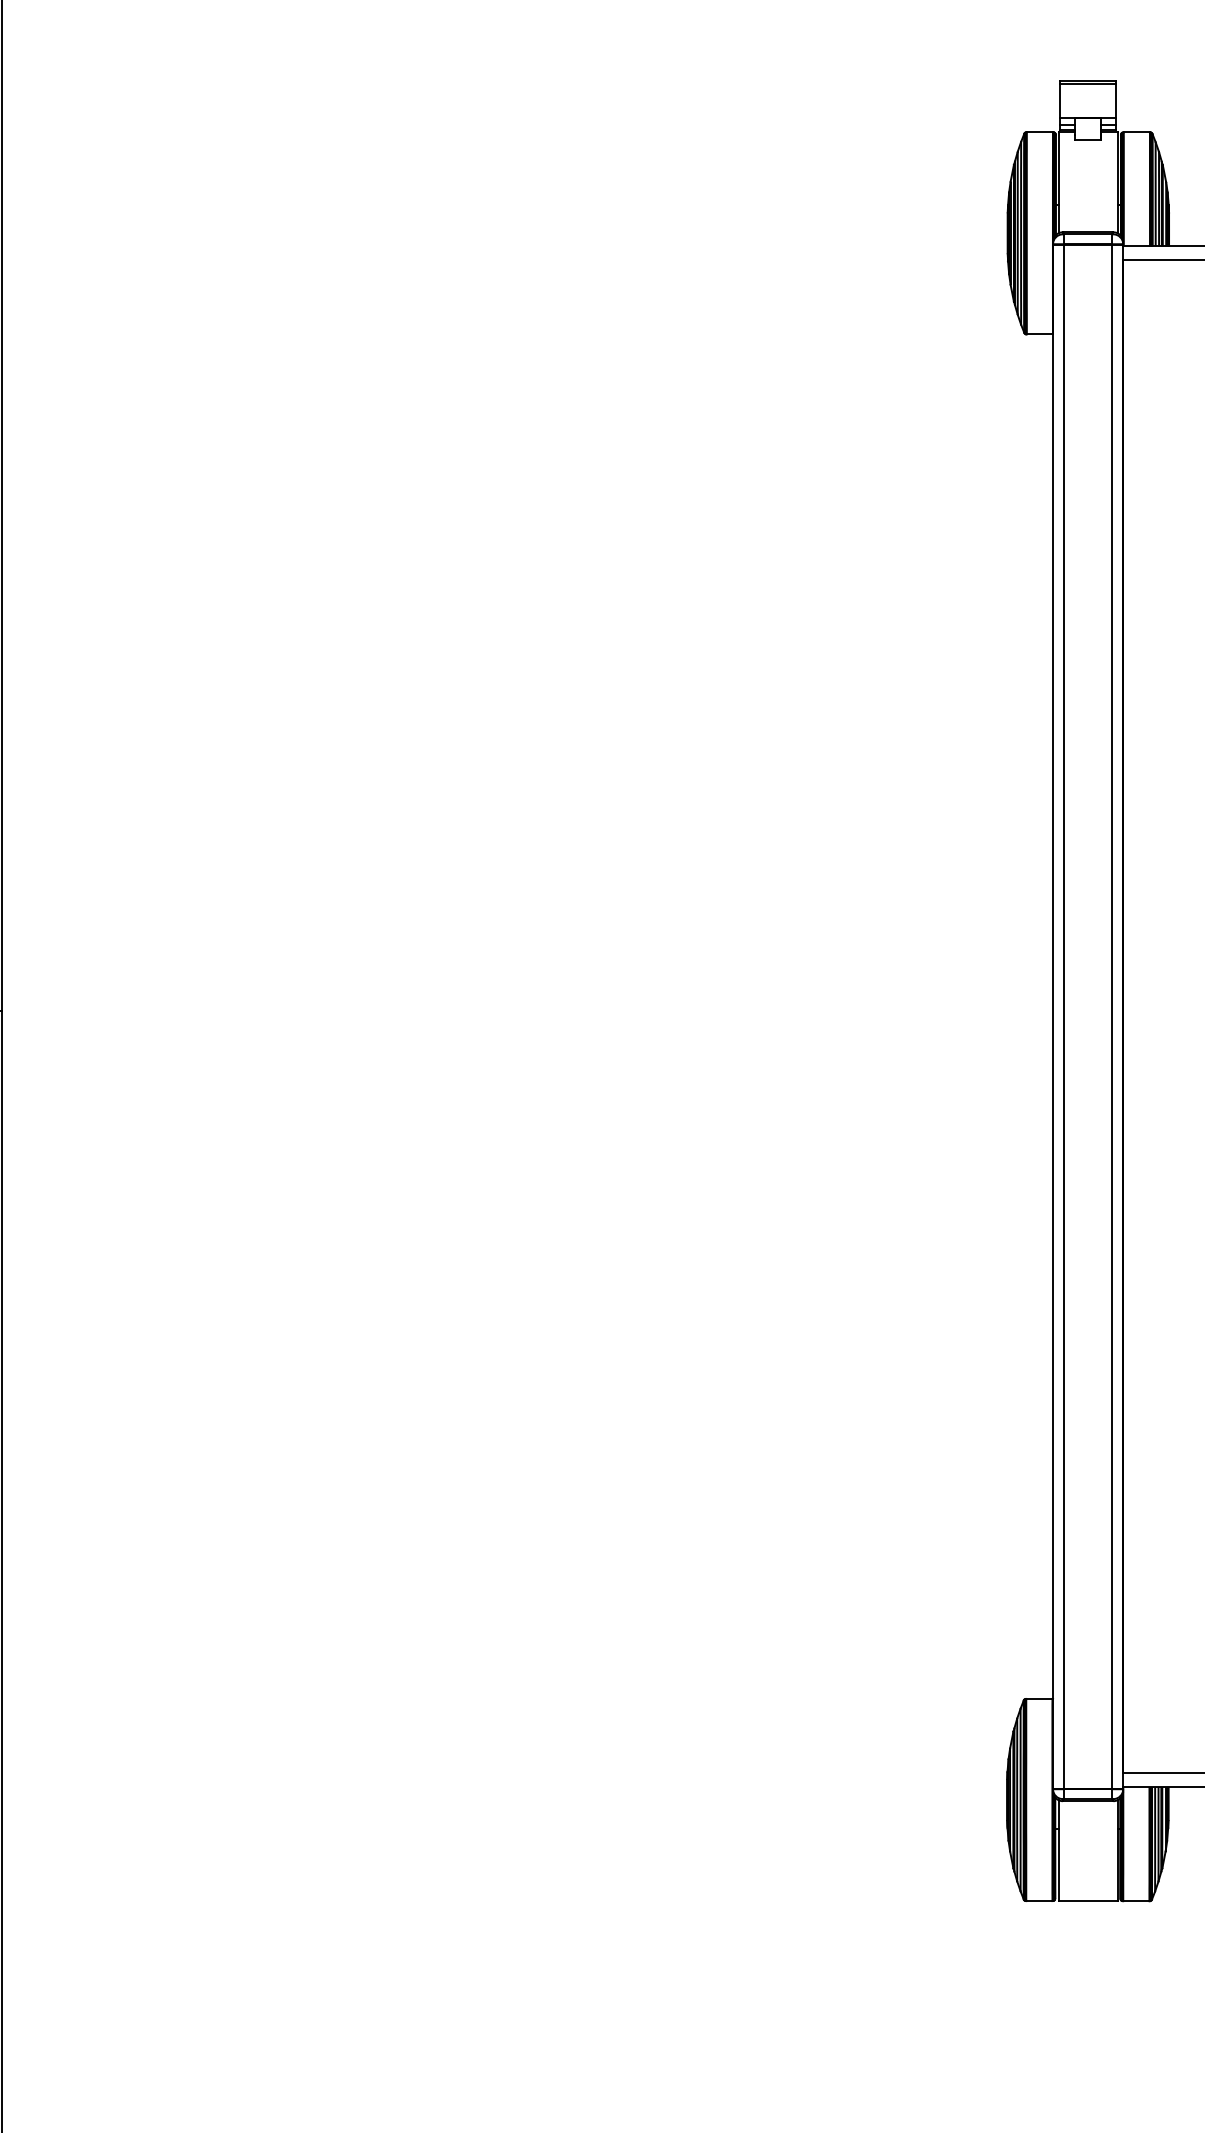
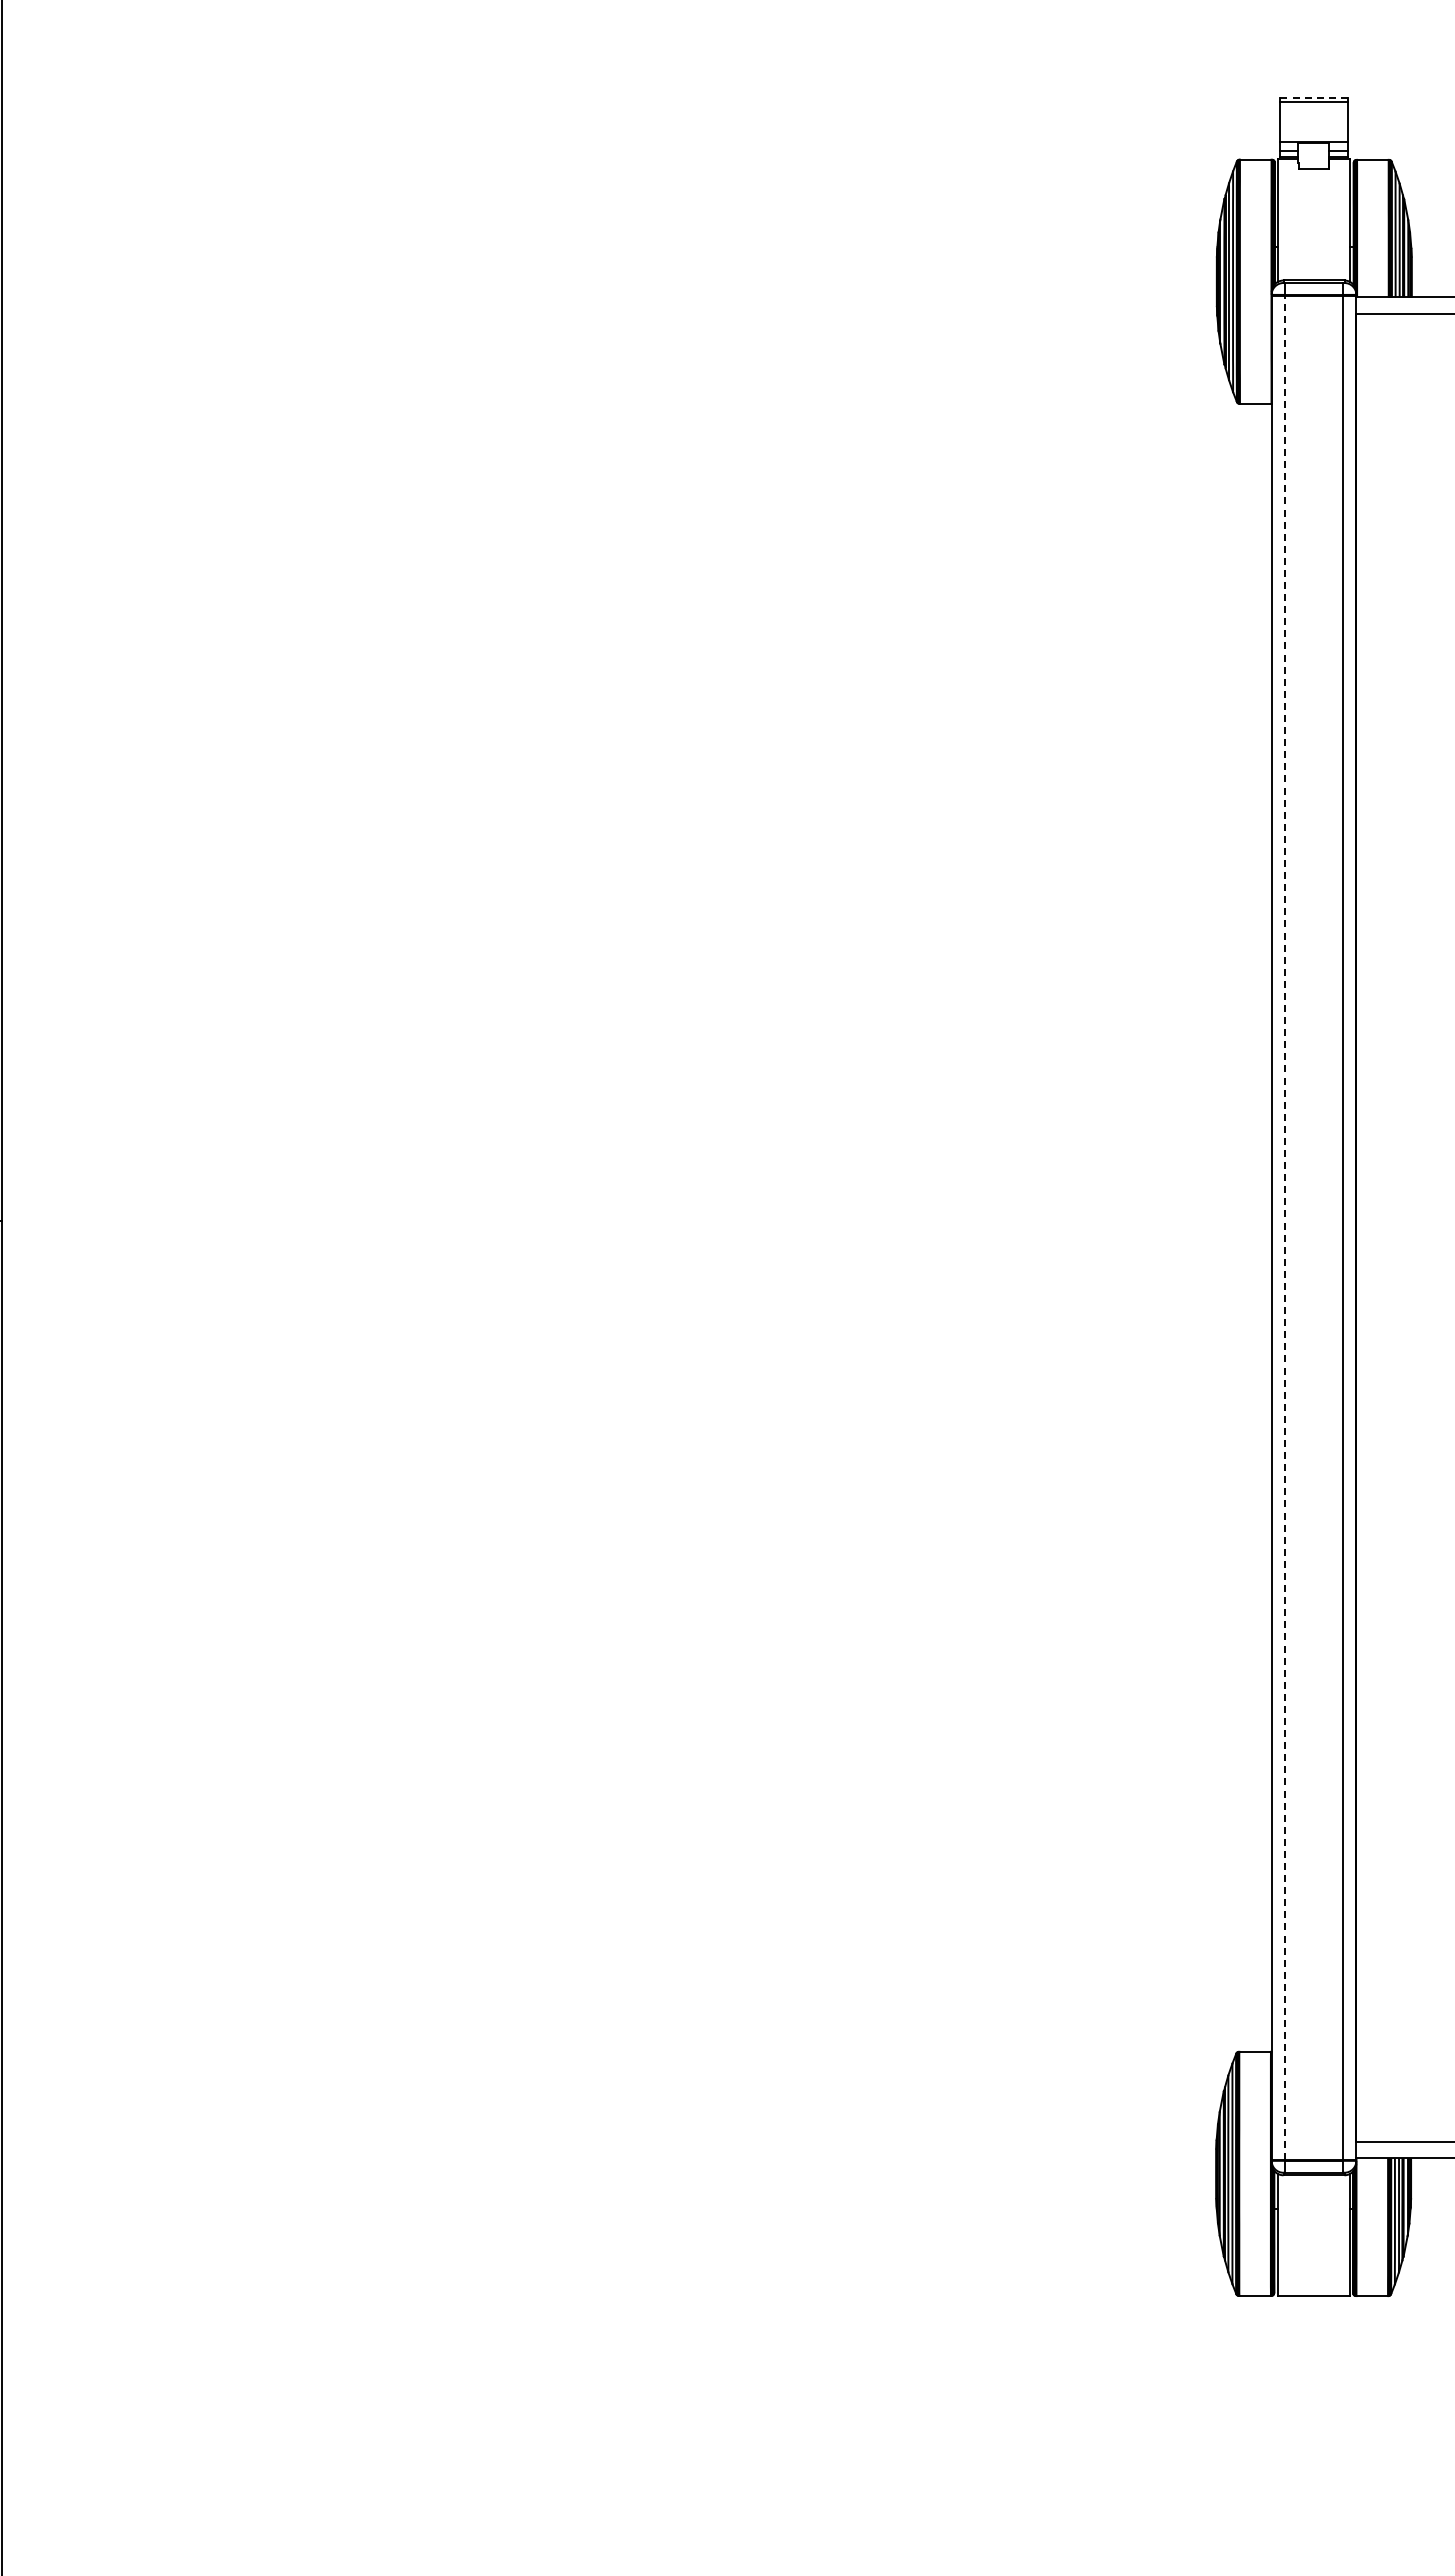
line: (1087, 80) -> (1313, 97), solid -> dashed
line: (1064, 1016) -> (1285, 1227), solid -> dashed

